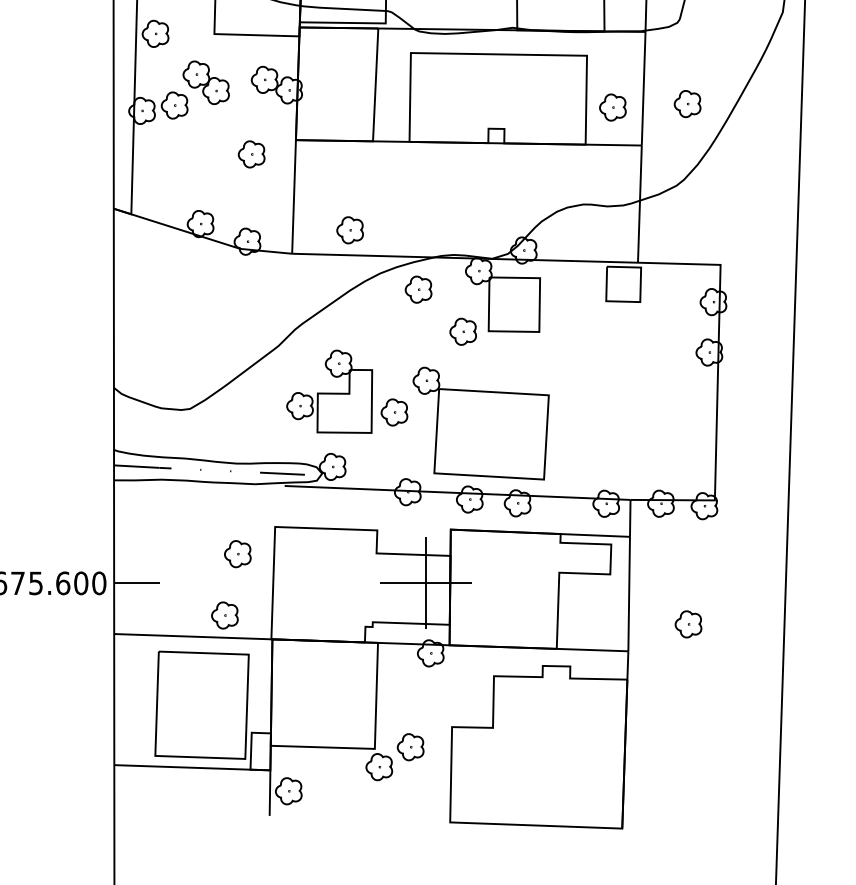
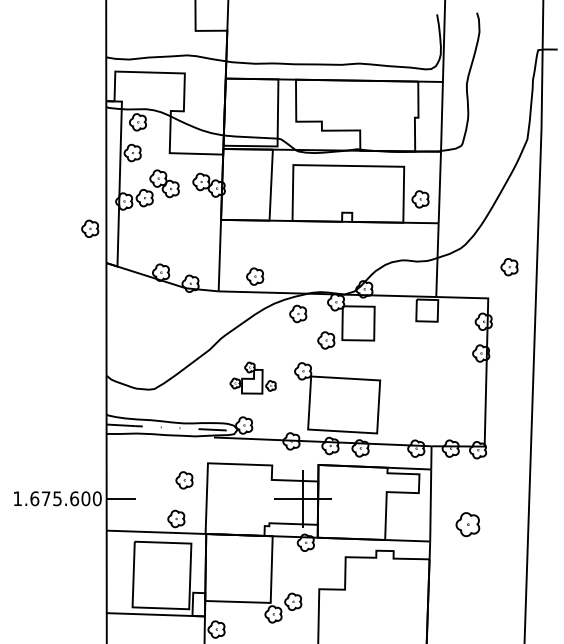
part: (687, 104) -> (509, 267), moved
part: (252, 153) -> (90, 228), moved
part: (345, 390) -> (252, 377), size x0.6
part: (689, 624) -> (468, 524), size x1.4

